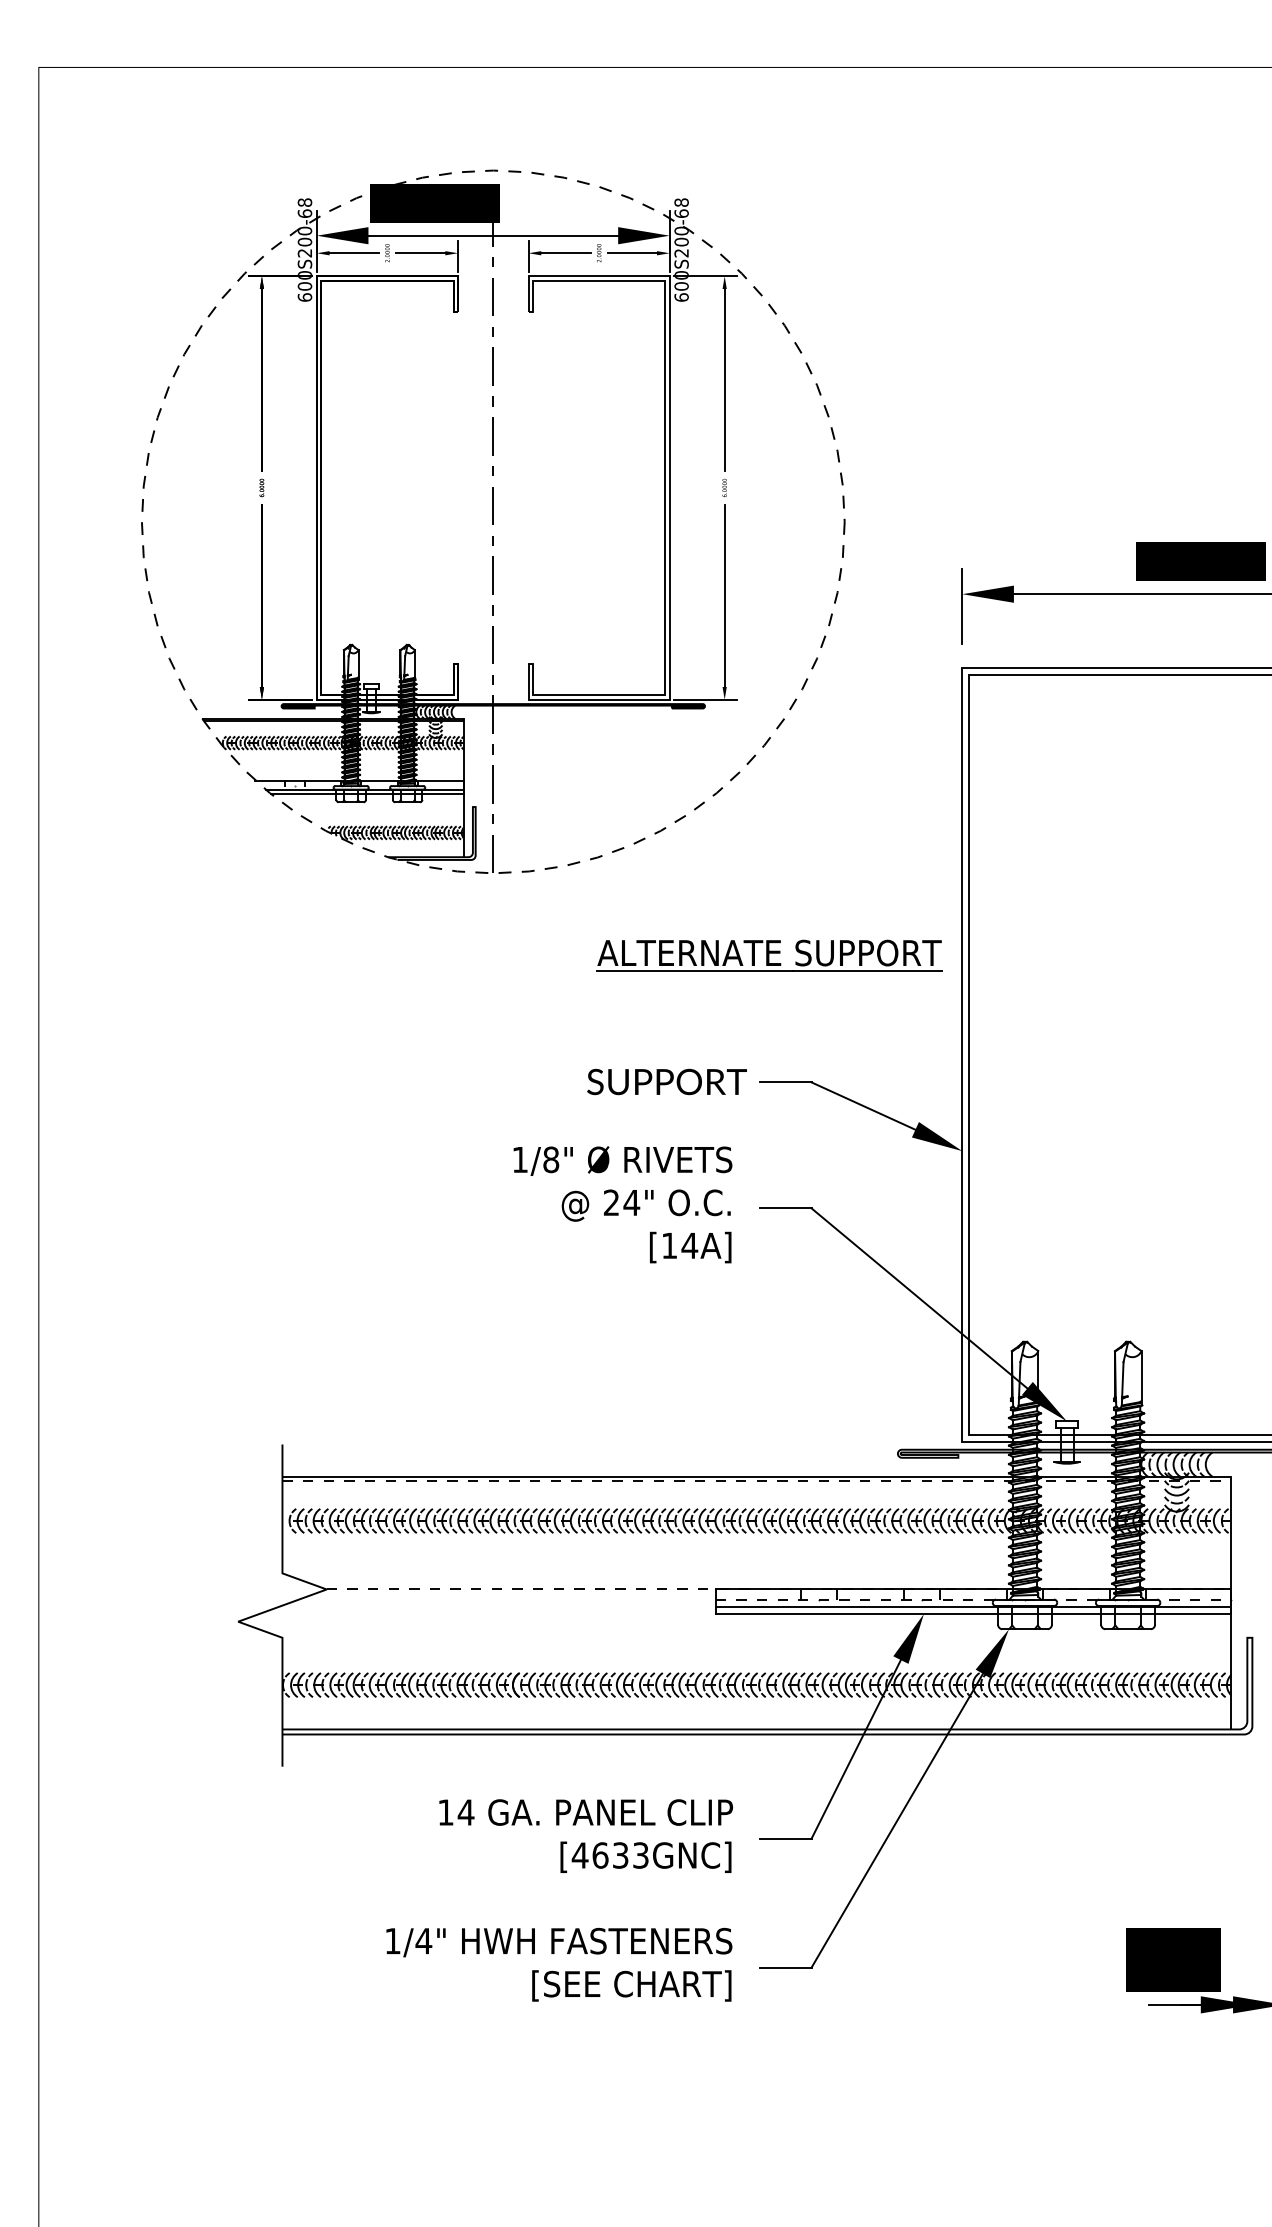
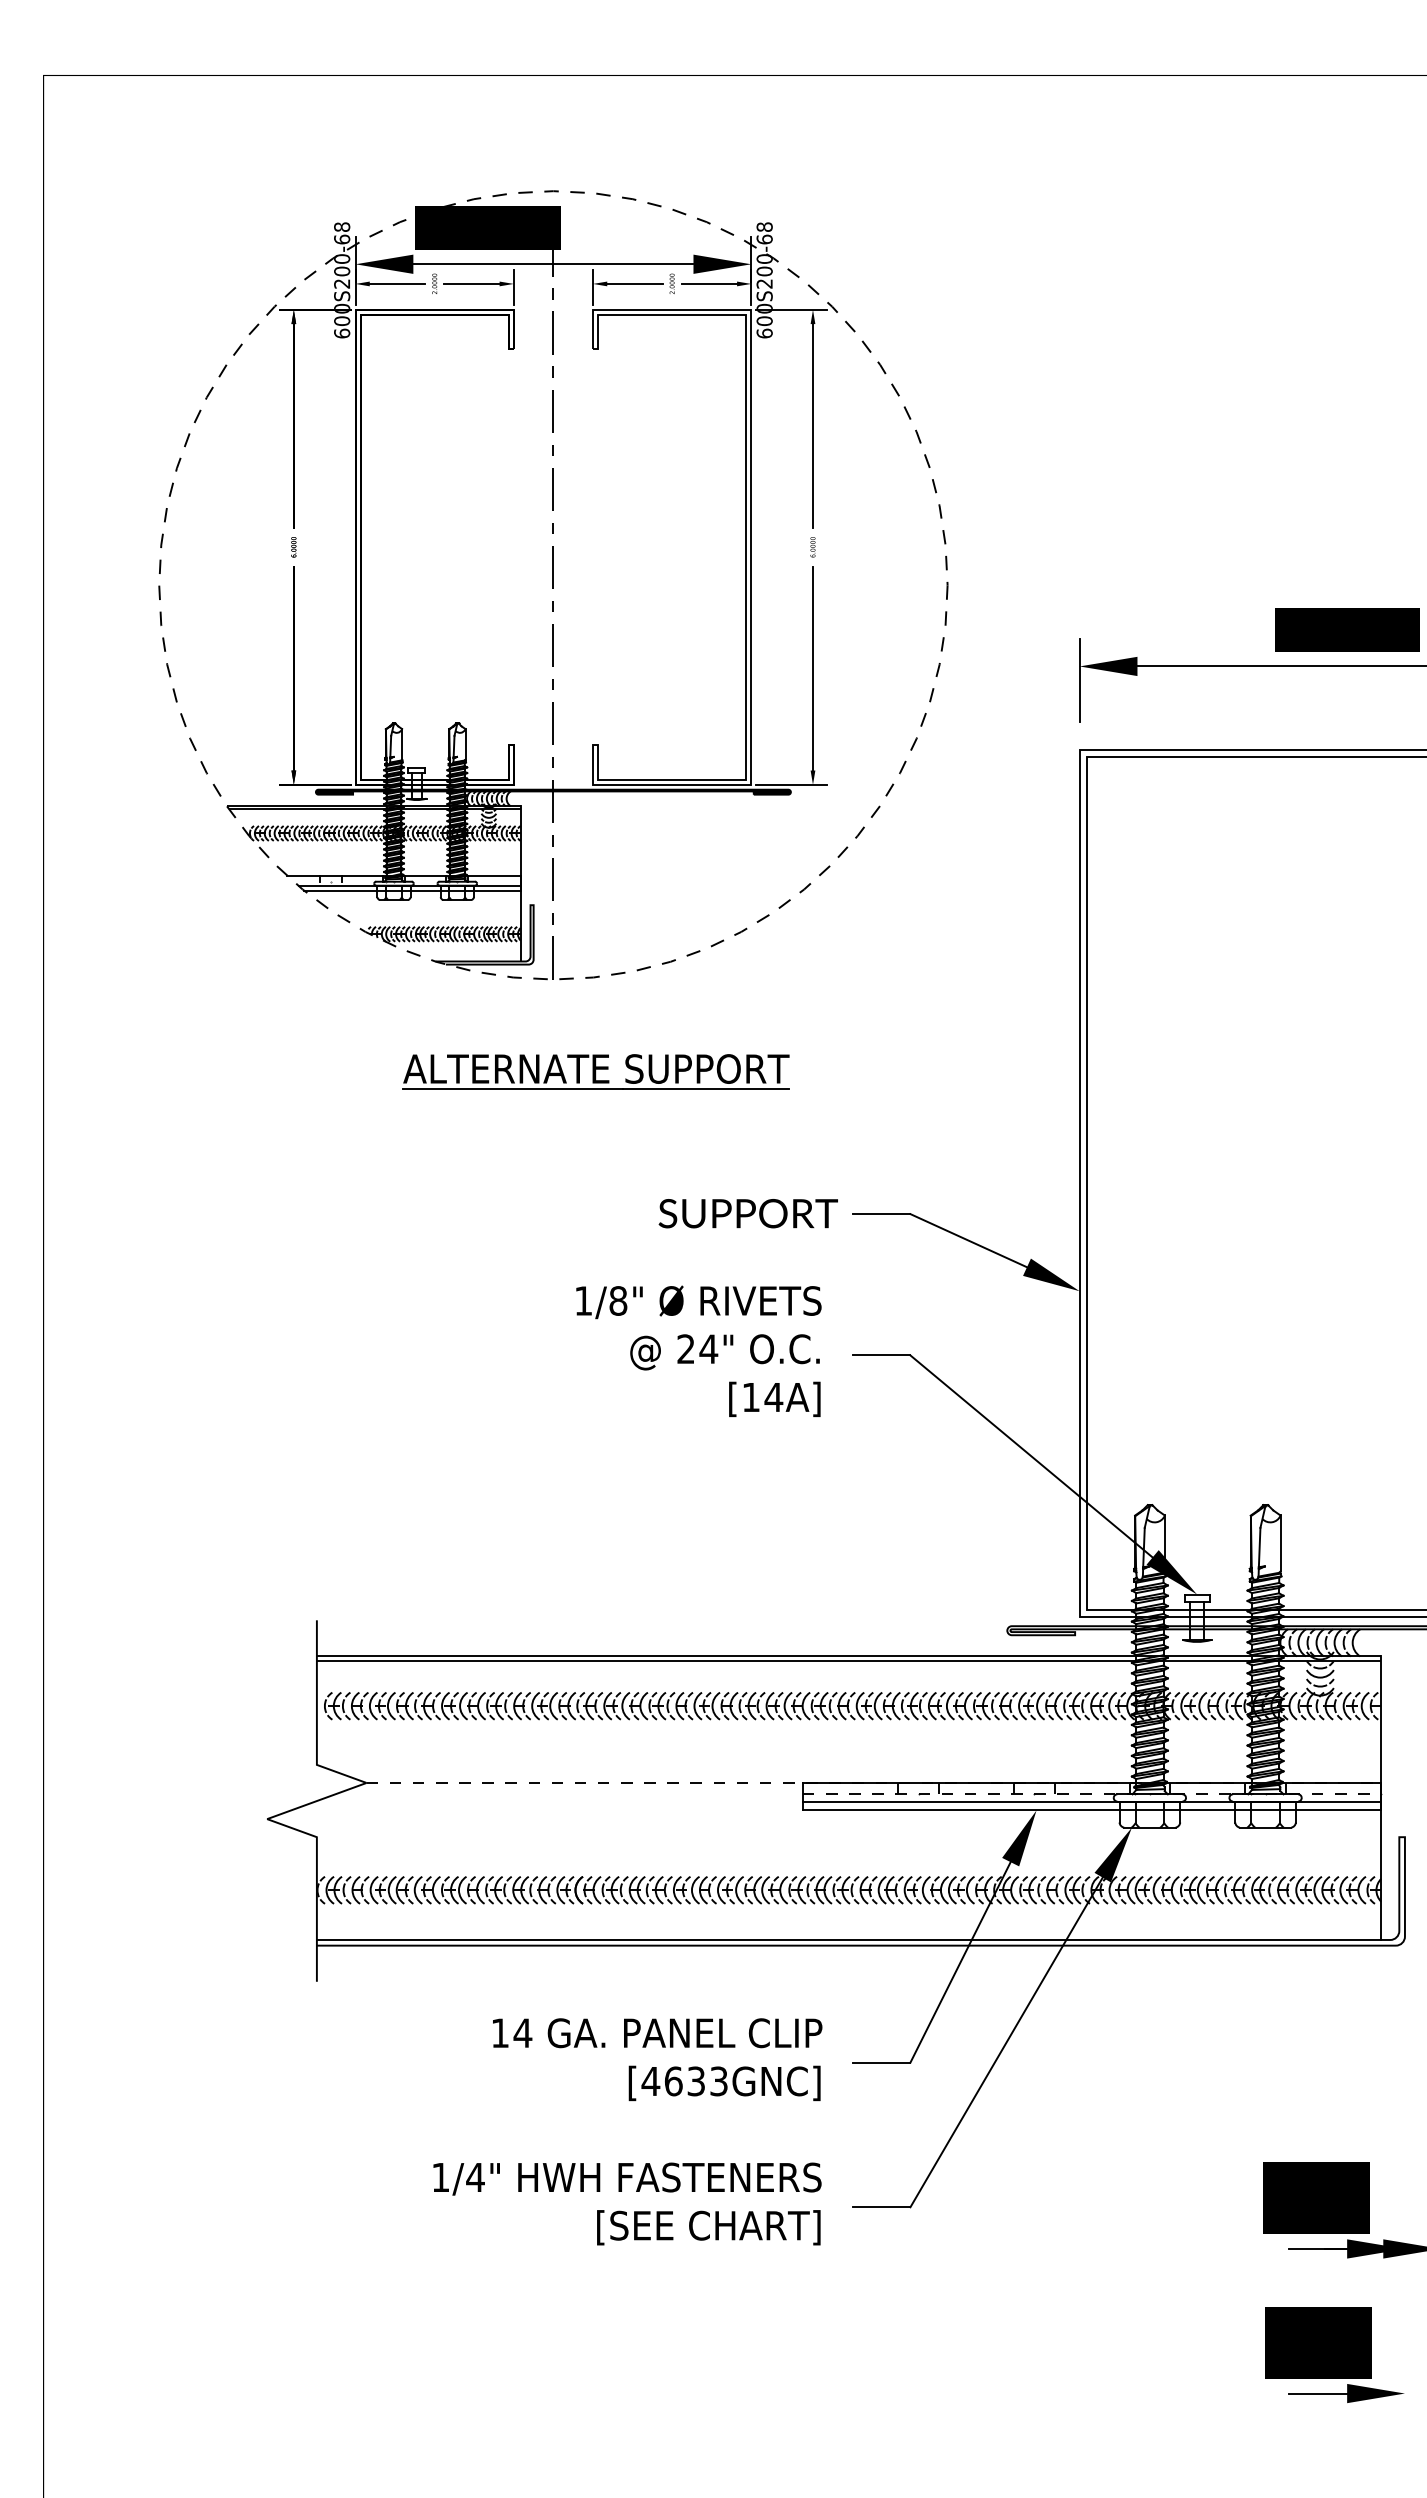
part: (768, 955) -> (595, 1071), moved
line: (757, 1480) -> (849, 1660), dashed -> solid
part: (1189, 2098) -> (1334, 2354), added

